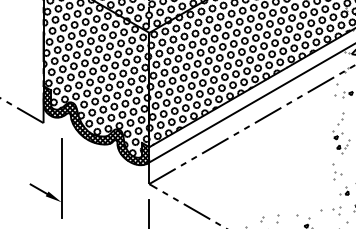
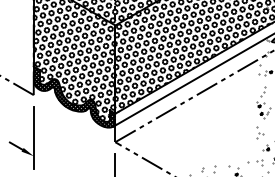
part: (38, 187) -> (15, 144), moved

